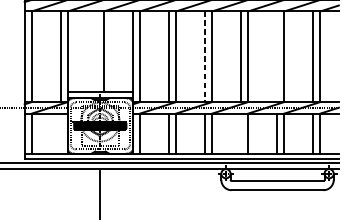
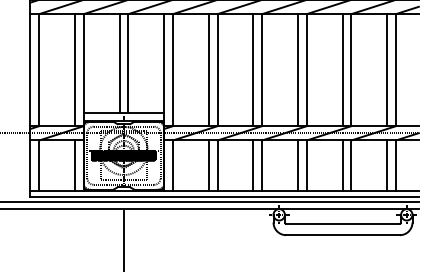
line: (96, 51) -> (119, 63), added
line: (205, 57) -> (253, 70), dashed -> solid
line: (277, 57) -> (342, 70), added
line: (60, 133) -> (74, 165), added
line: (240, 133) -> (297, 165), added

